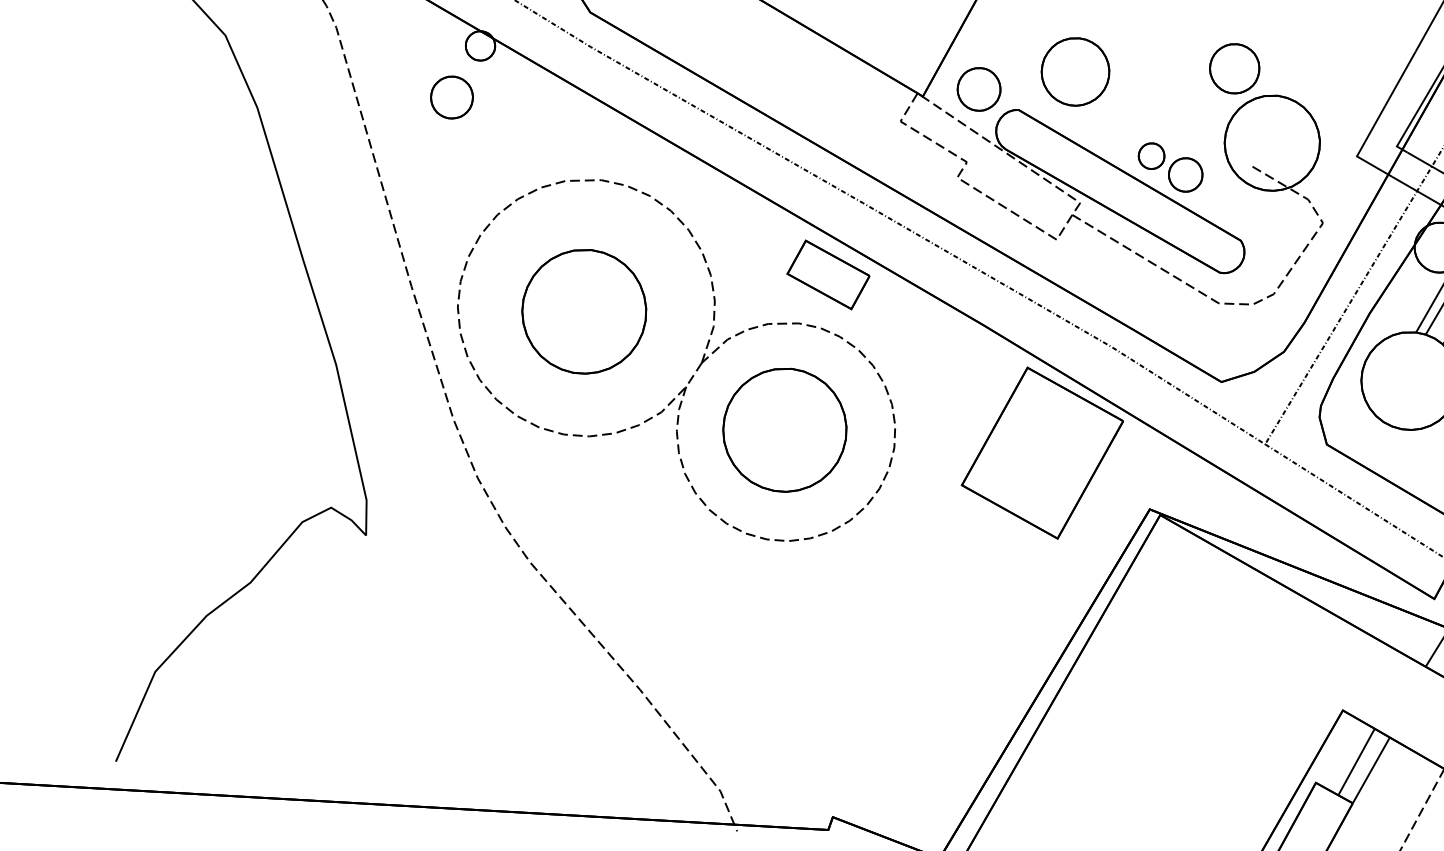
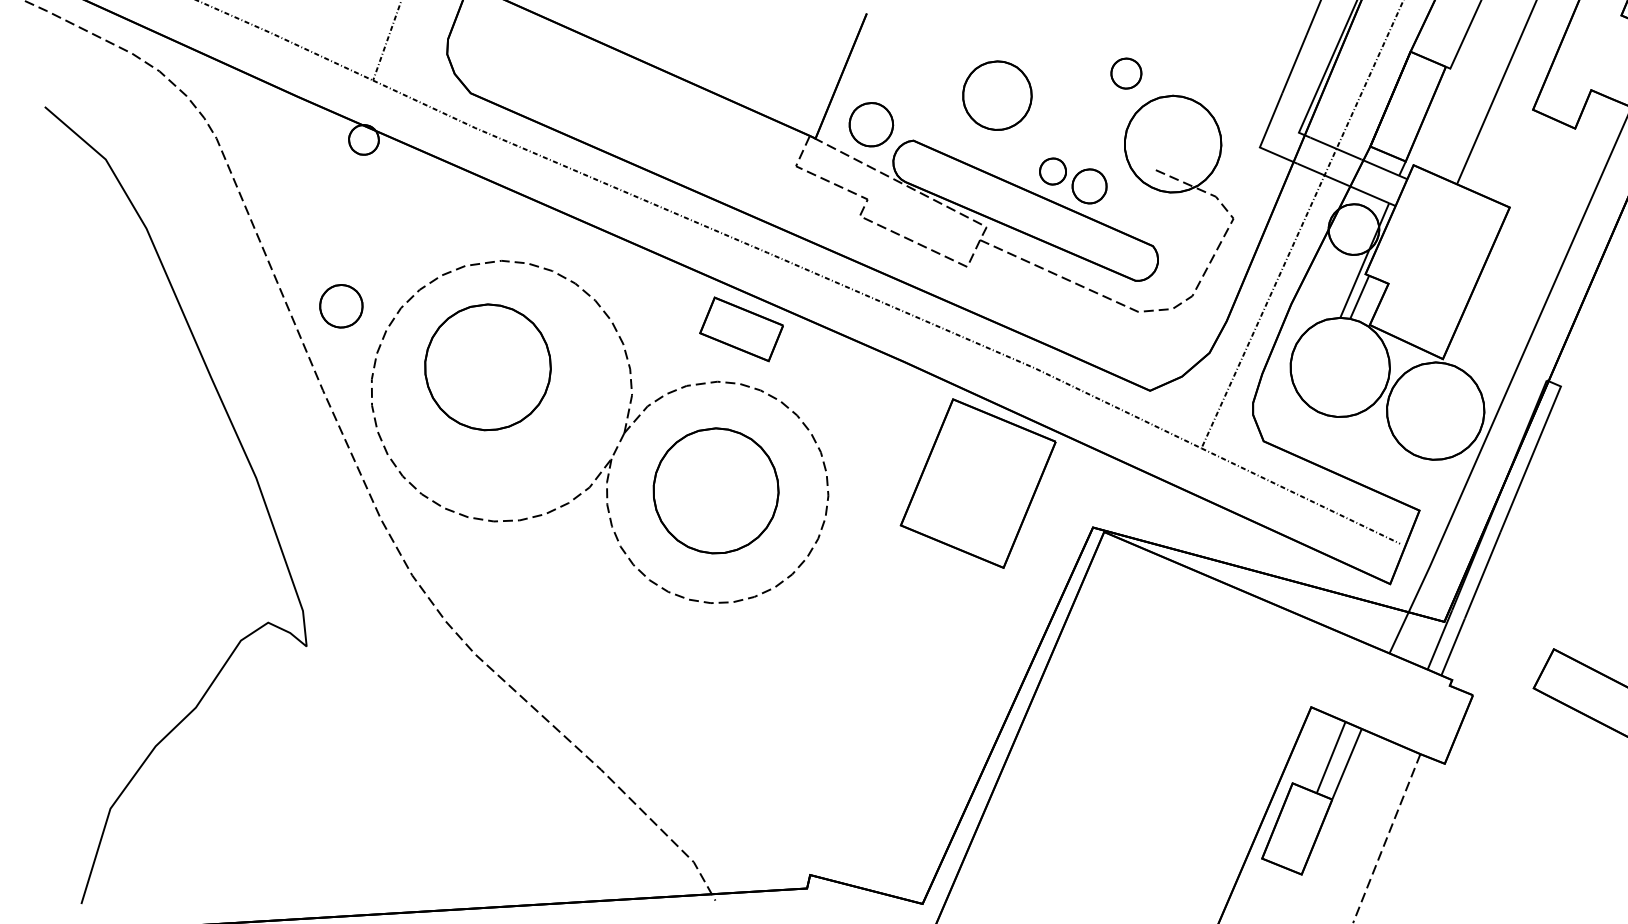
part: (1234, 68) -> (1126, 73), size x0.6
part: (1075, 71) -> (997, 95), moved
part: (452, 97) -> (341, 306), moved
part: (583, 311) -> (487, 367), moved

